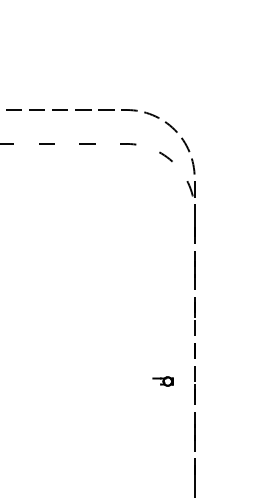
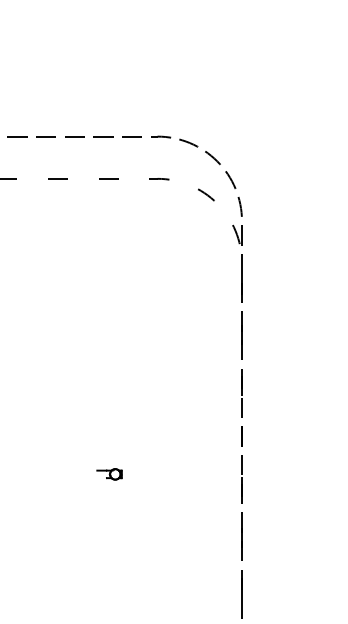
part: (162, 381) -> (108, 474), moved

